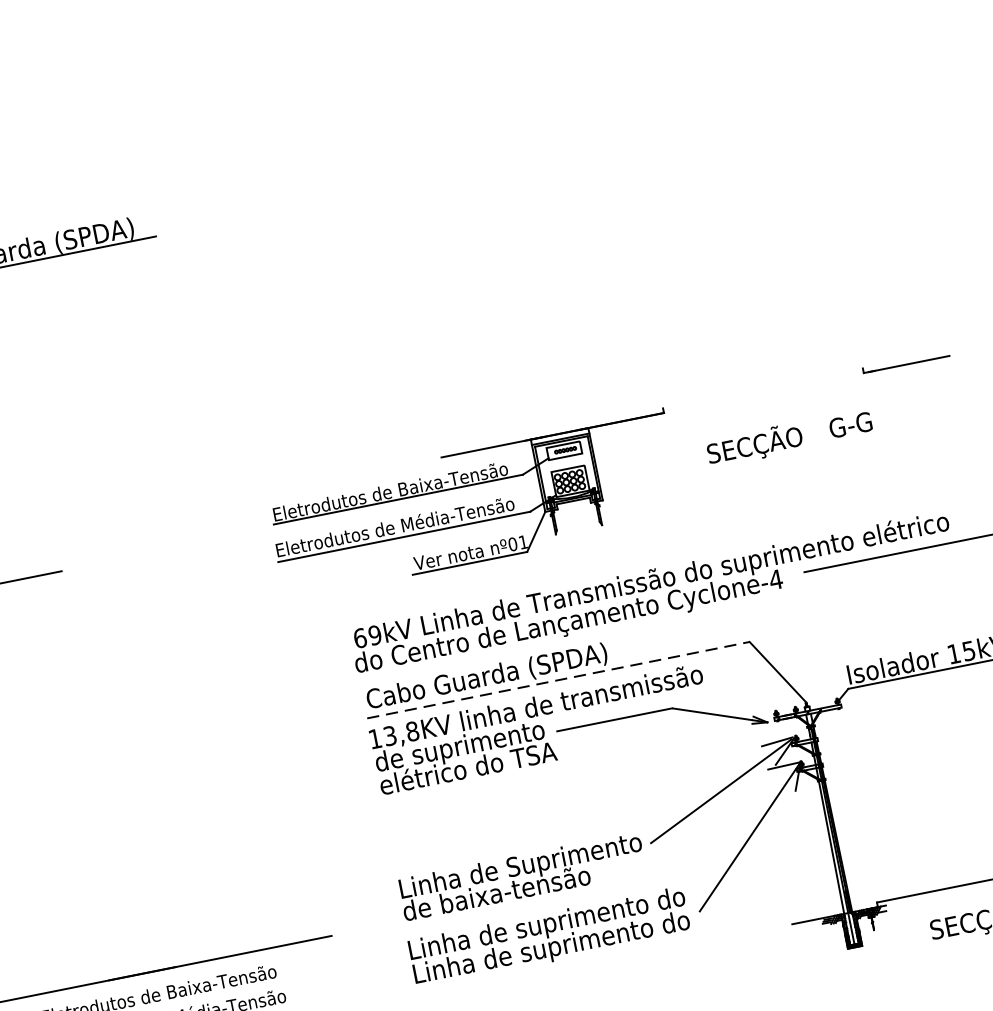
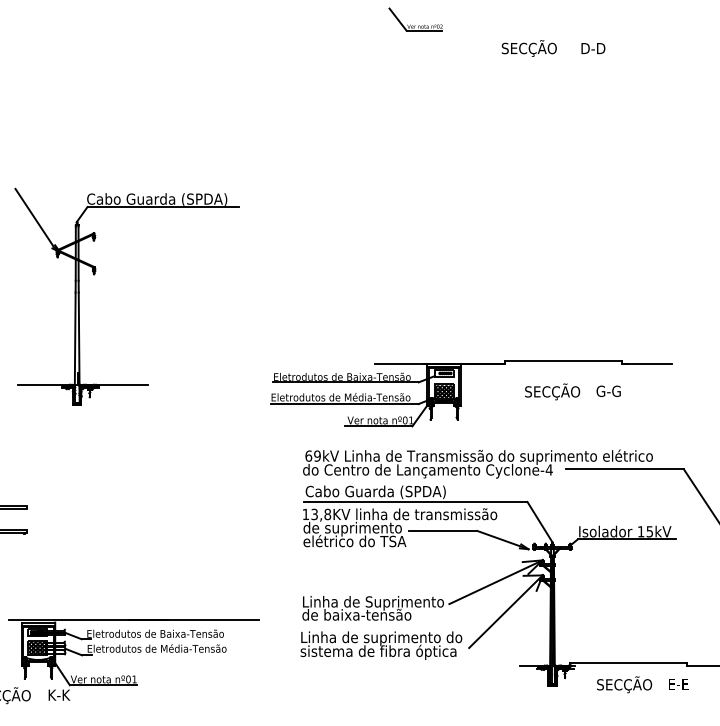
line: (762, 387) -> (563, 360), added
line: (558, 681) -> (415, 502), dashed -> solid
text: (551, 947) -> (381, 651), Linha de suprimento do -> sistema de fibra óptica

